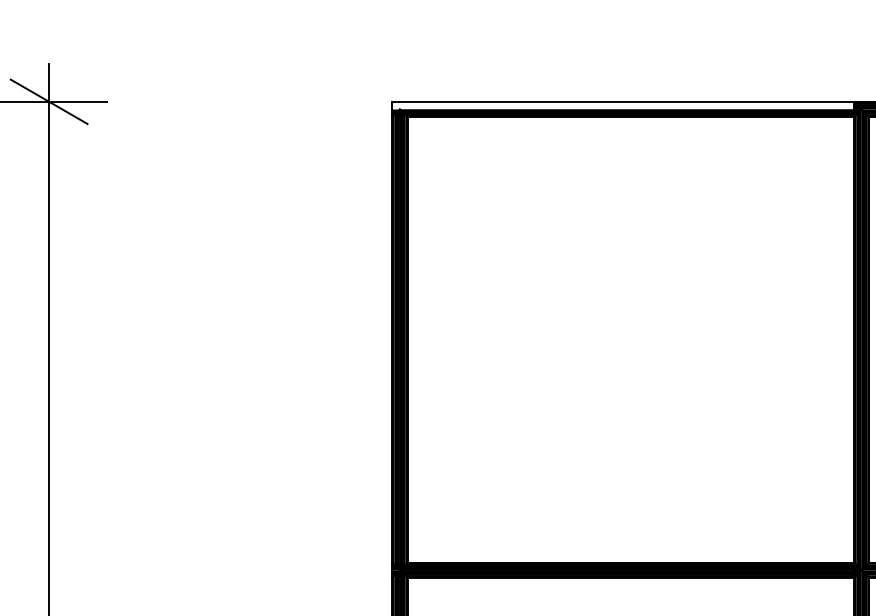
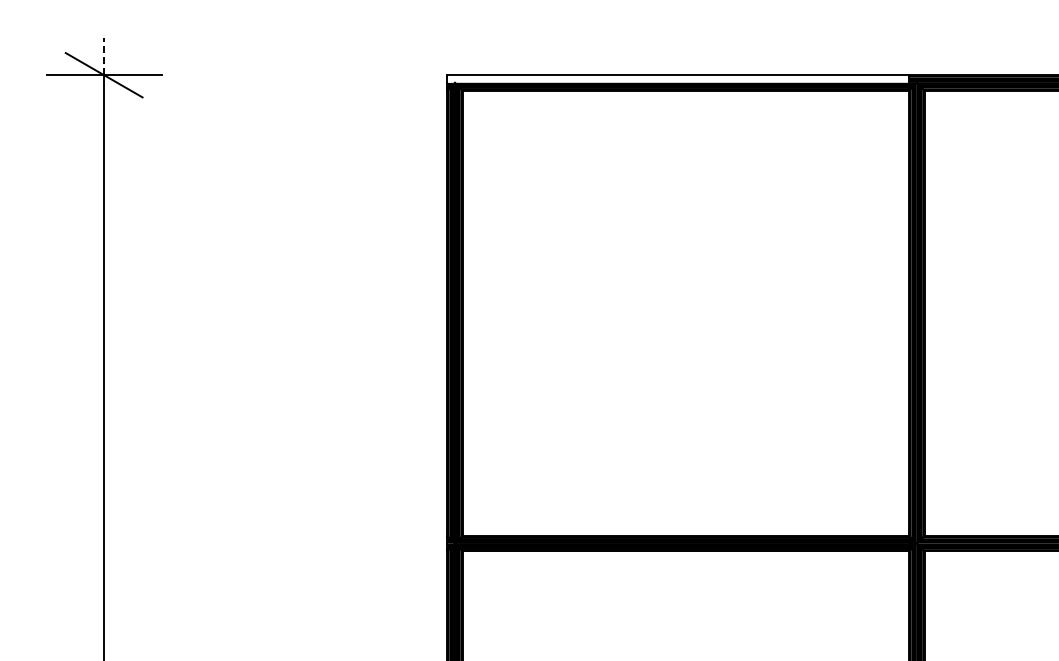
line: (49, 83) -> (104, 56), solid -> dashed

